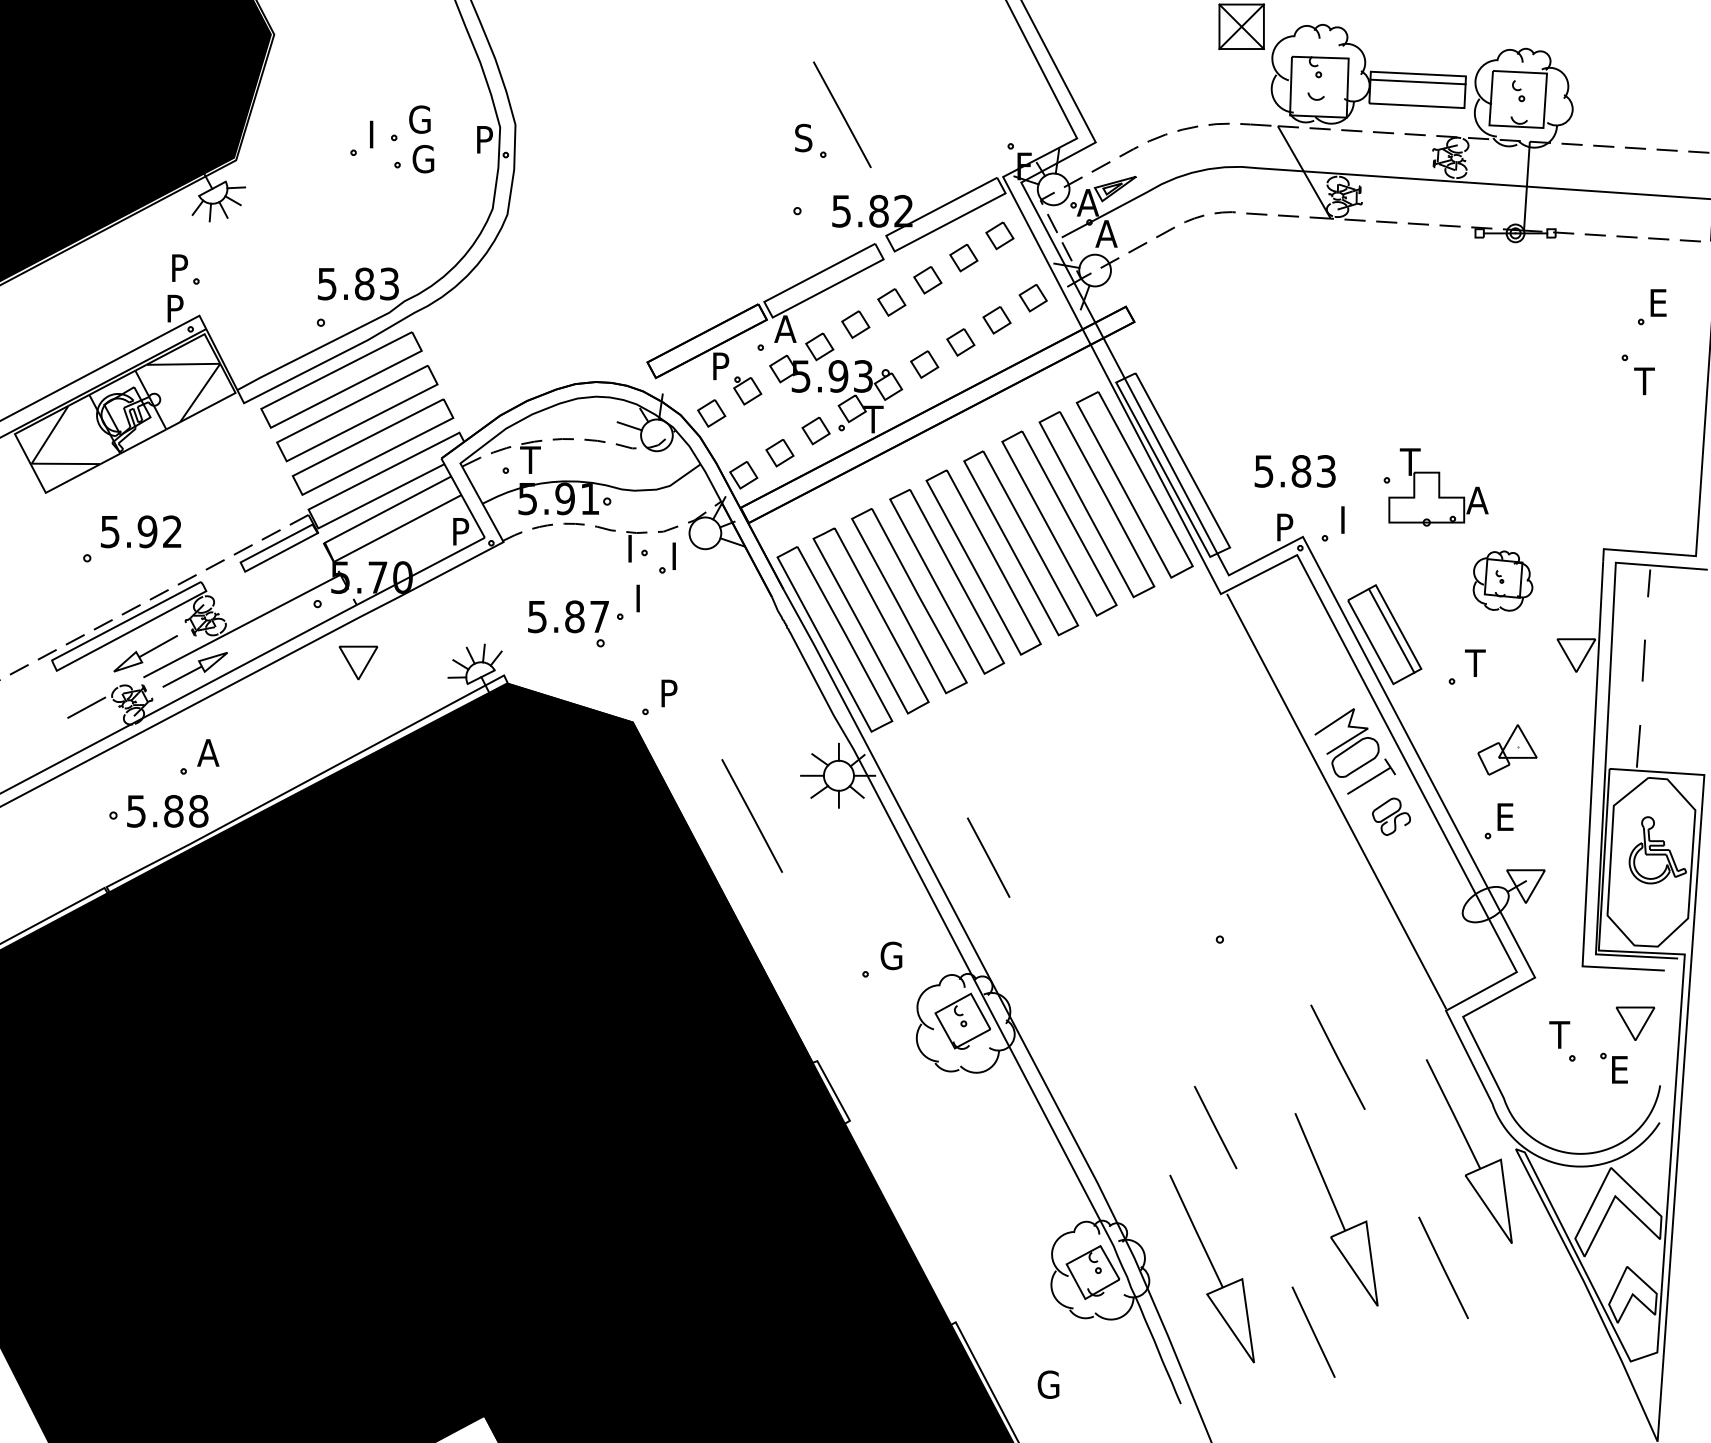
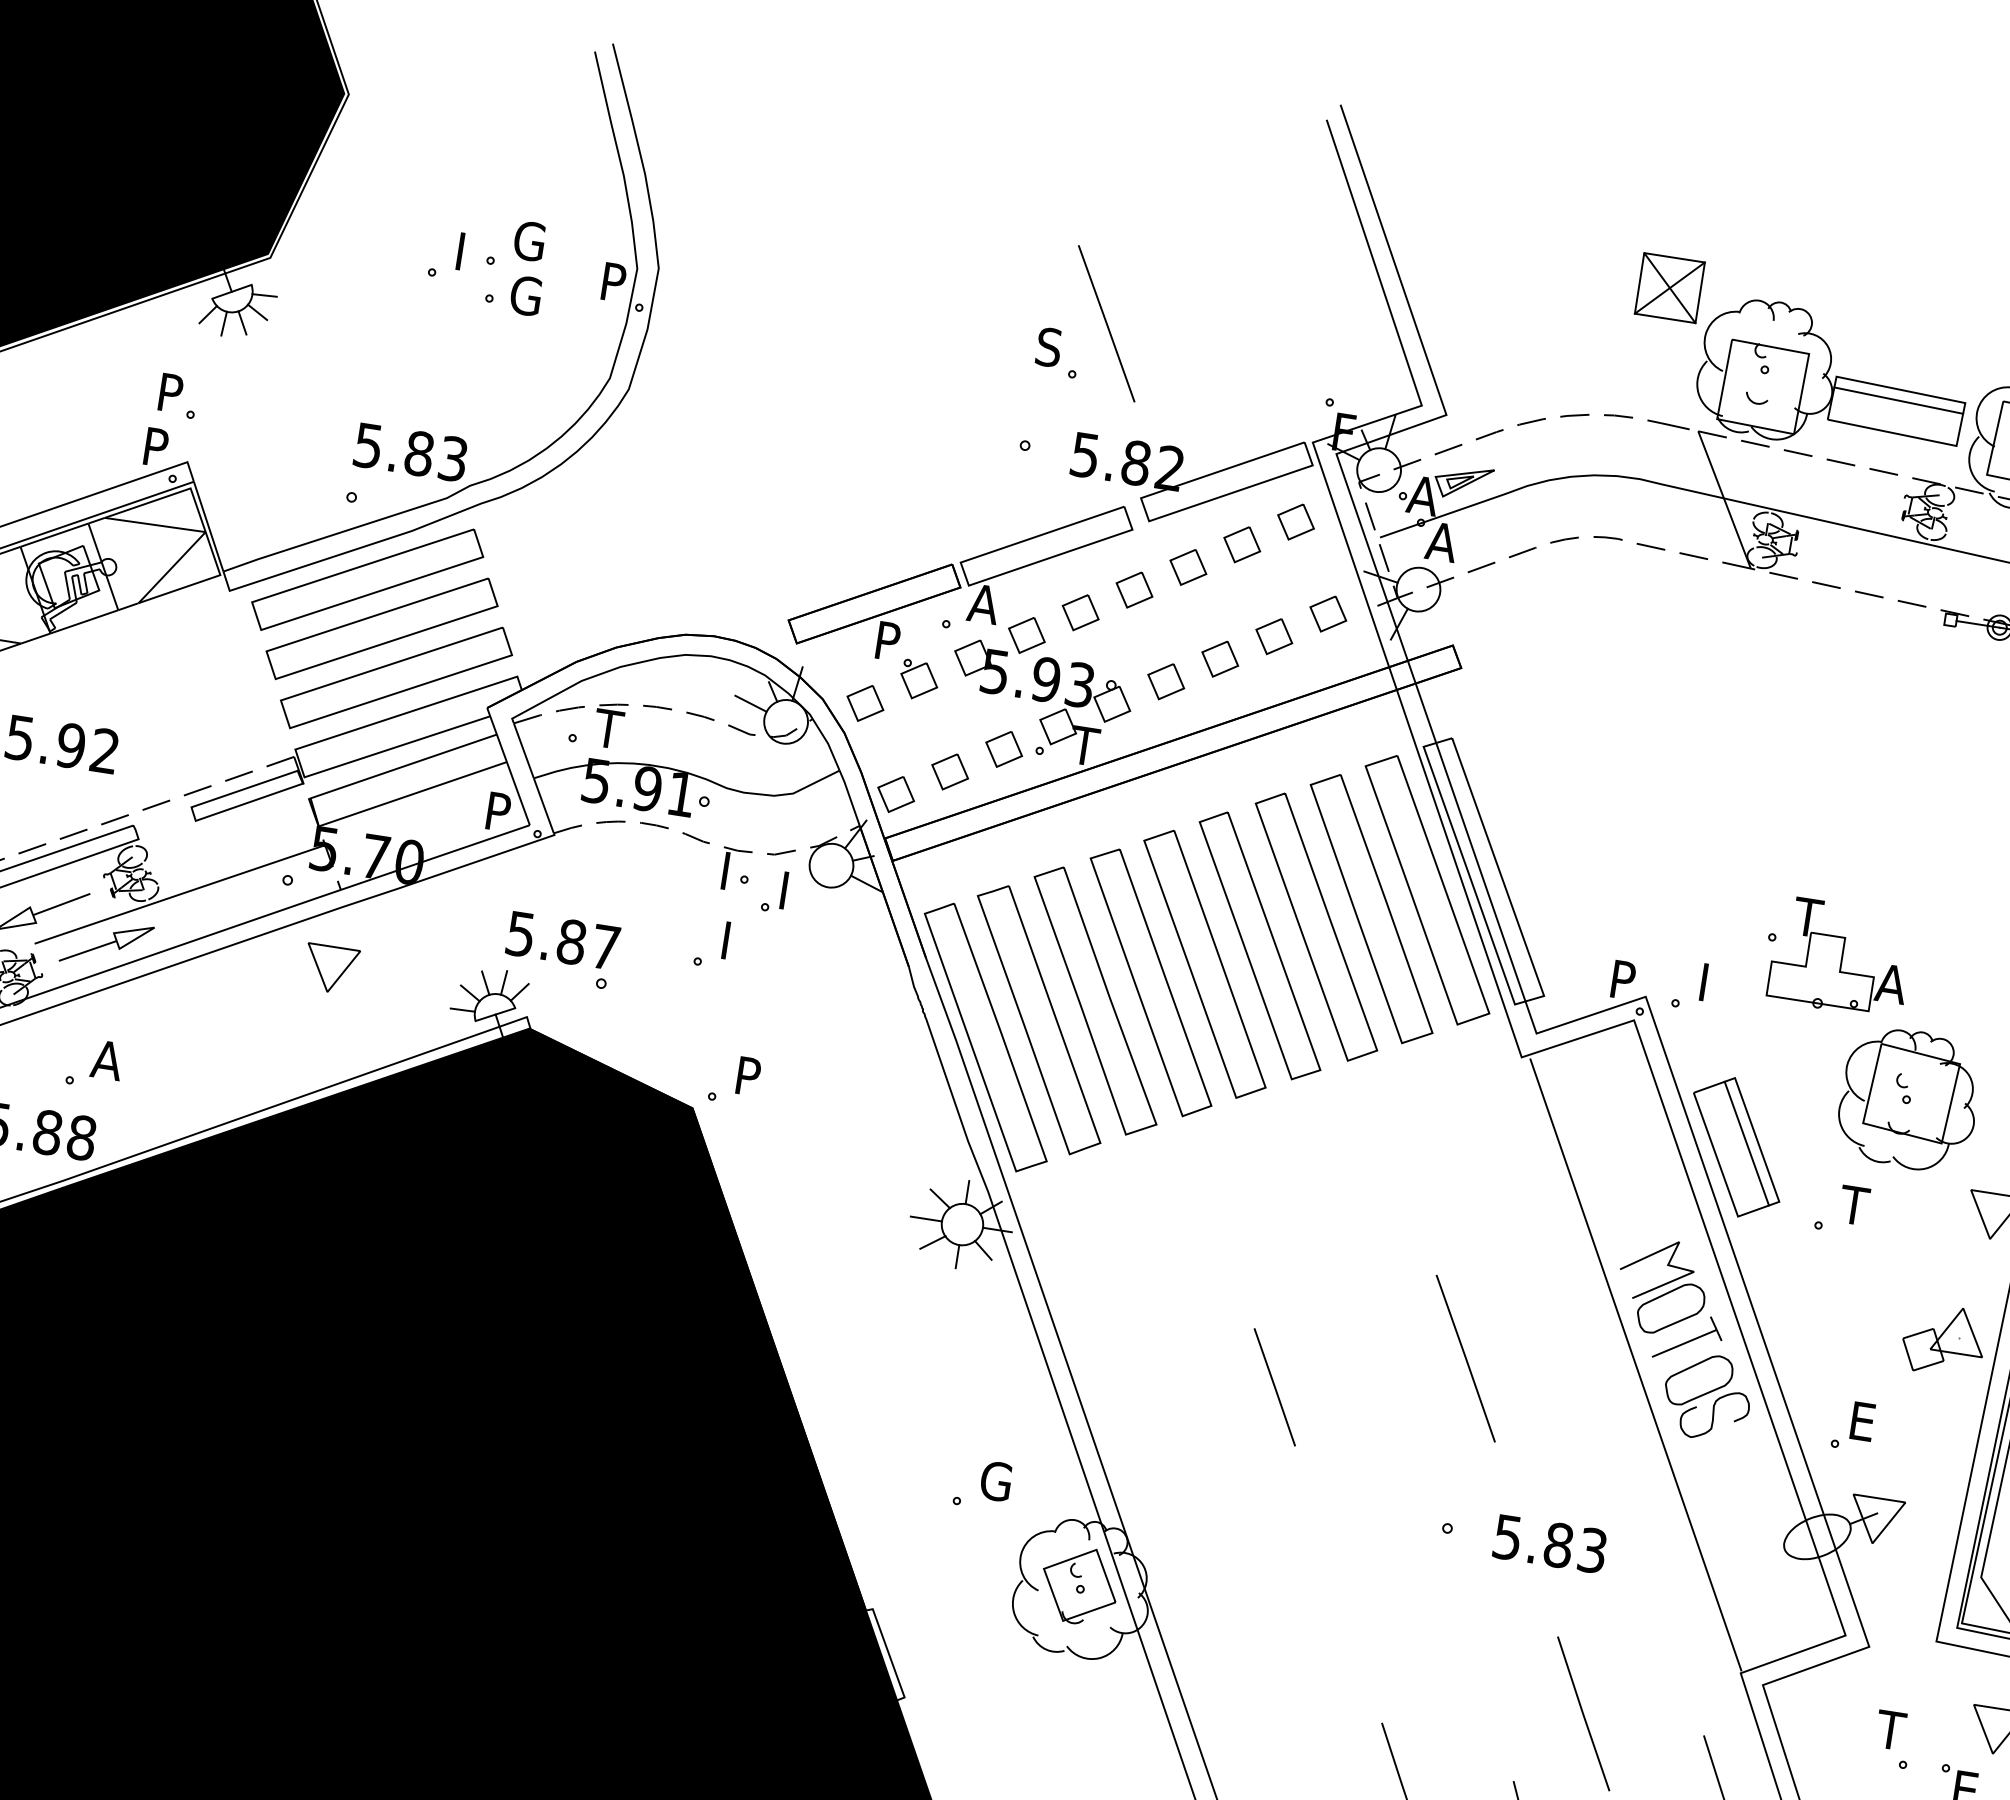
text: (1294, 471) -> (1549, 1544), moved
part: (1502, 580) -> (1908, 1098), size x1.67
part: (568, 623) -> (561, 949), moved
part: (1507, 749) -> (1943, 1339), moved
line: (751, 815) -> (1464, 1357), moved
part: (1391, 816) -> (1707, 1396), size x1.67
line: (988, 857) -> (1274, 1387), moved

